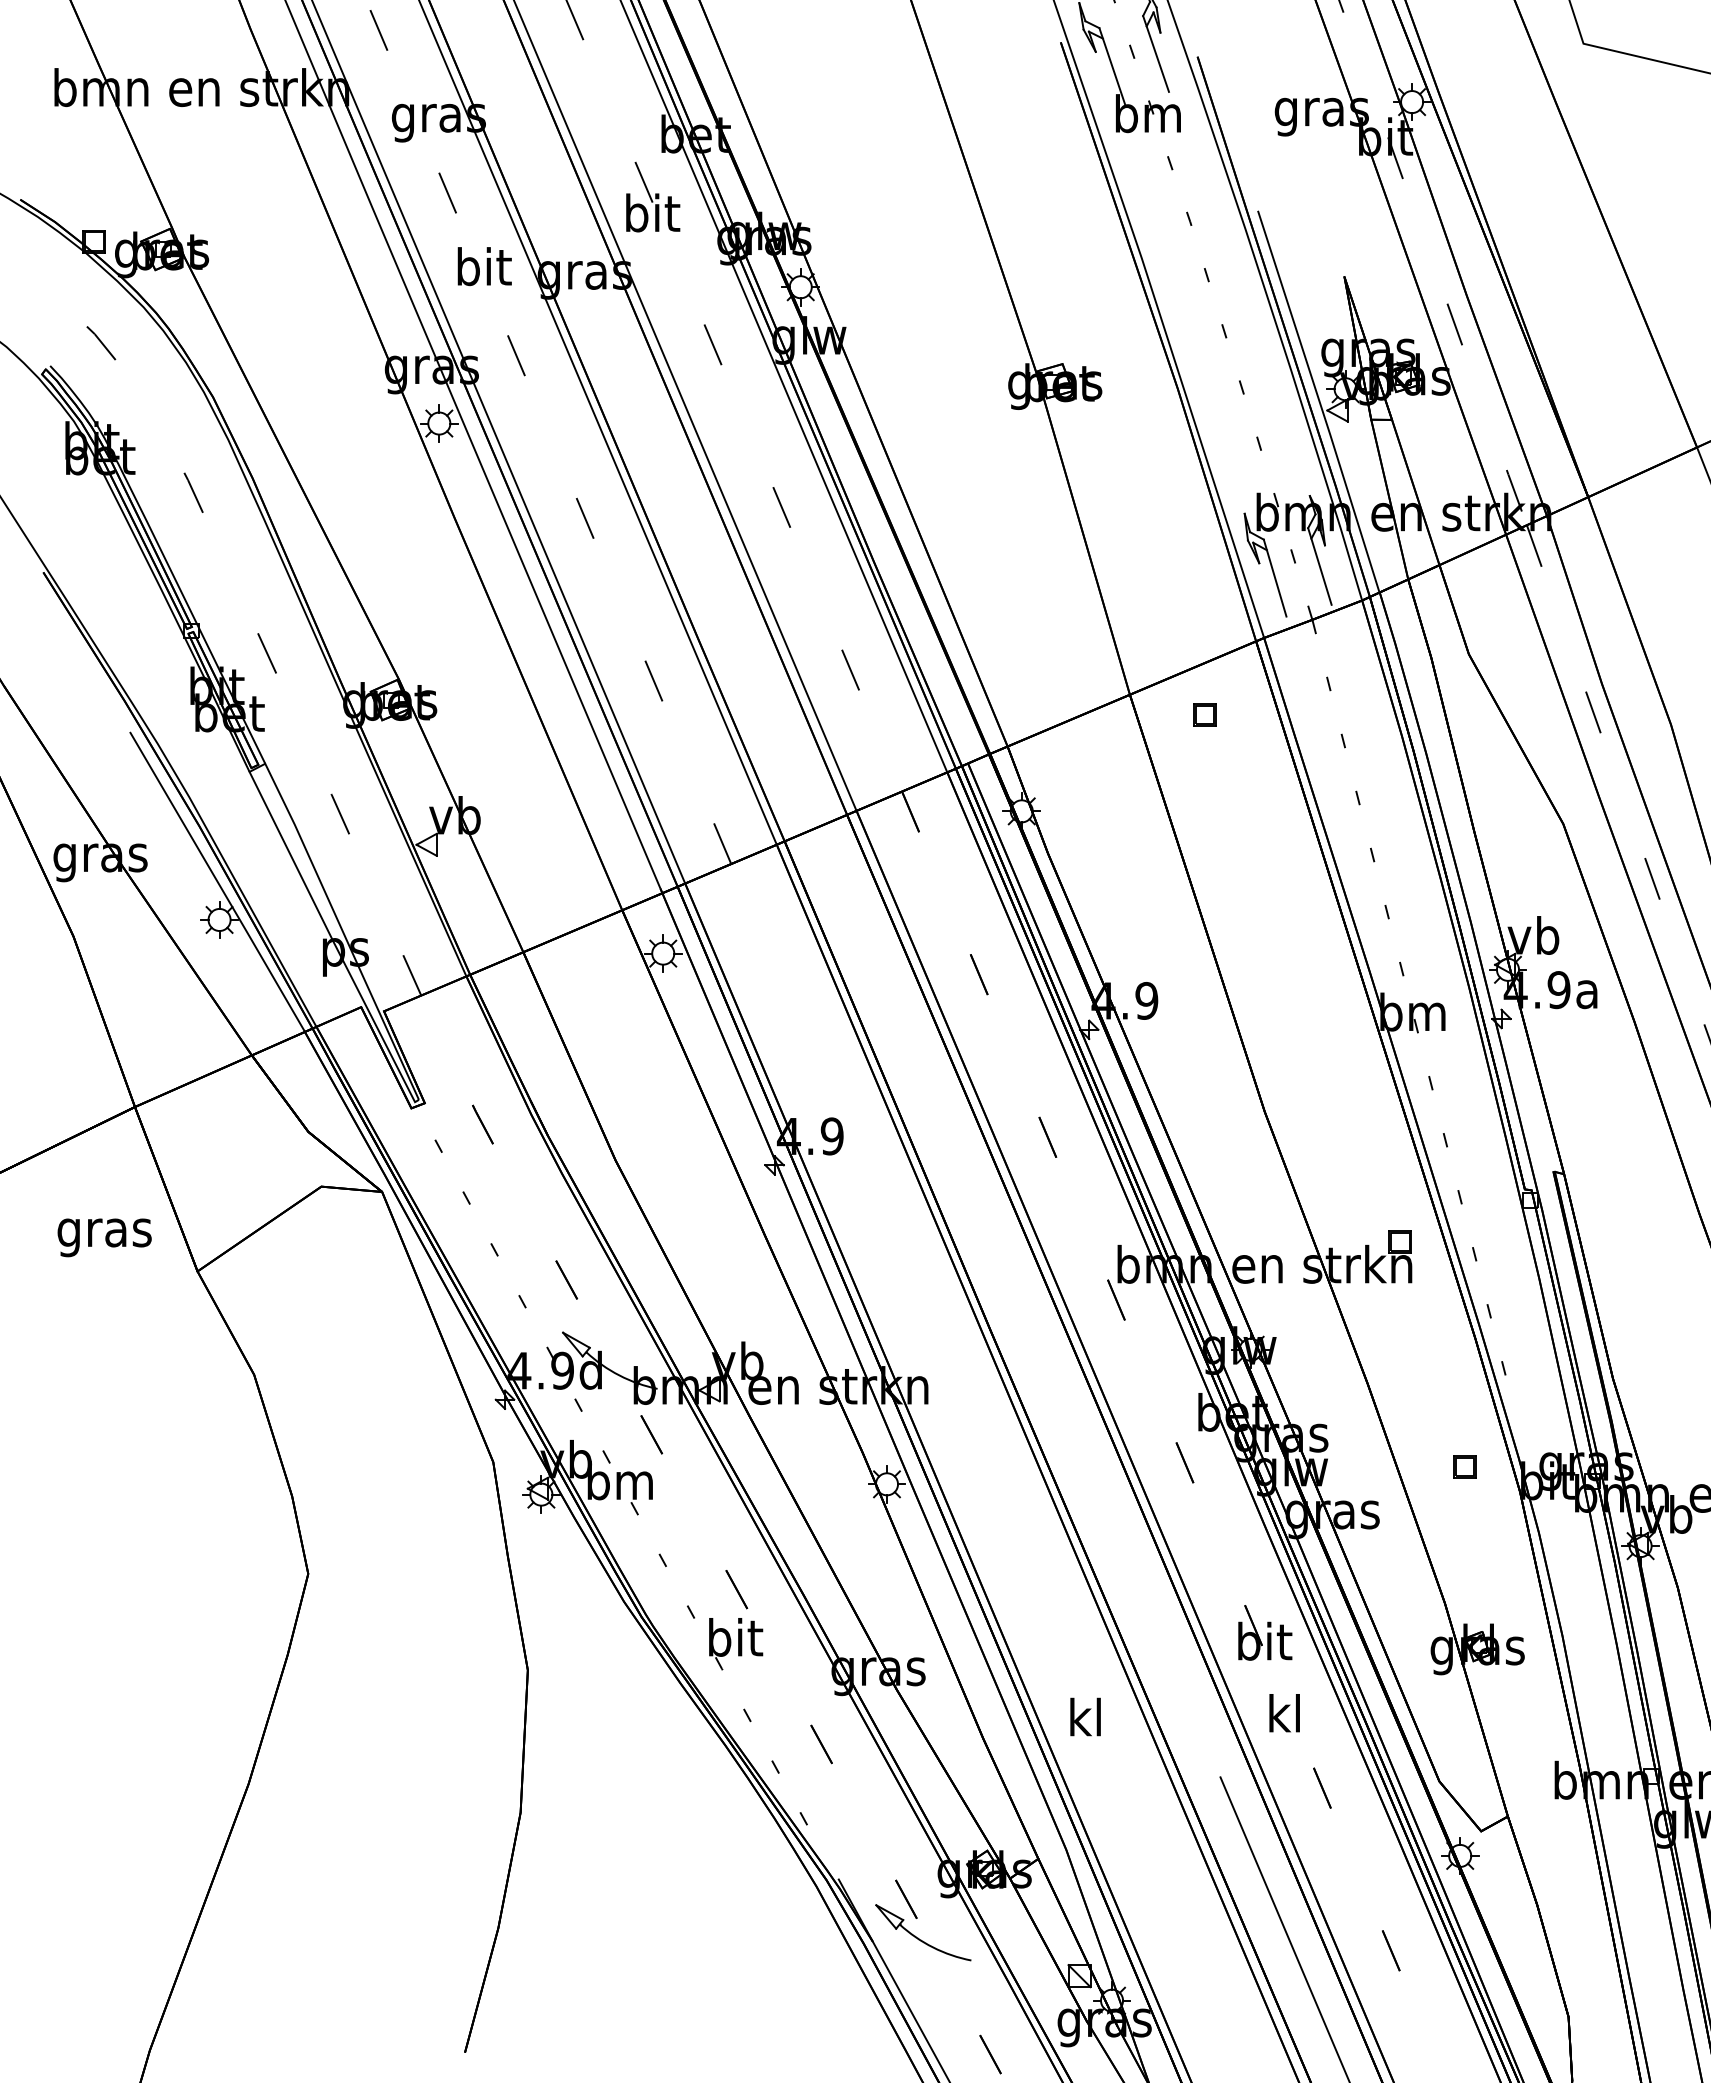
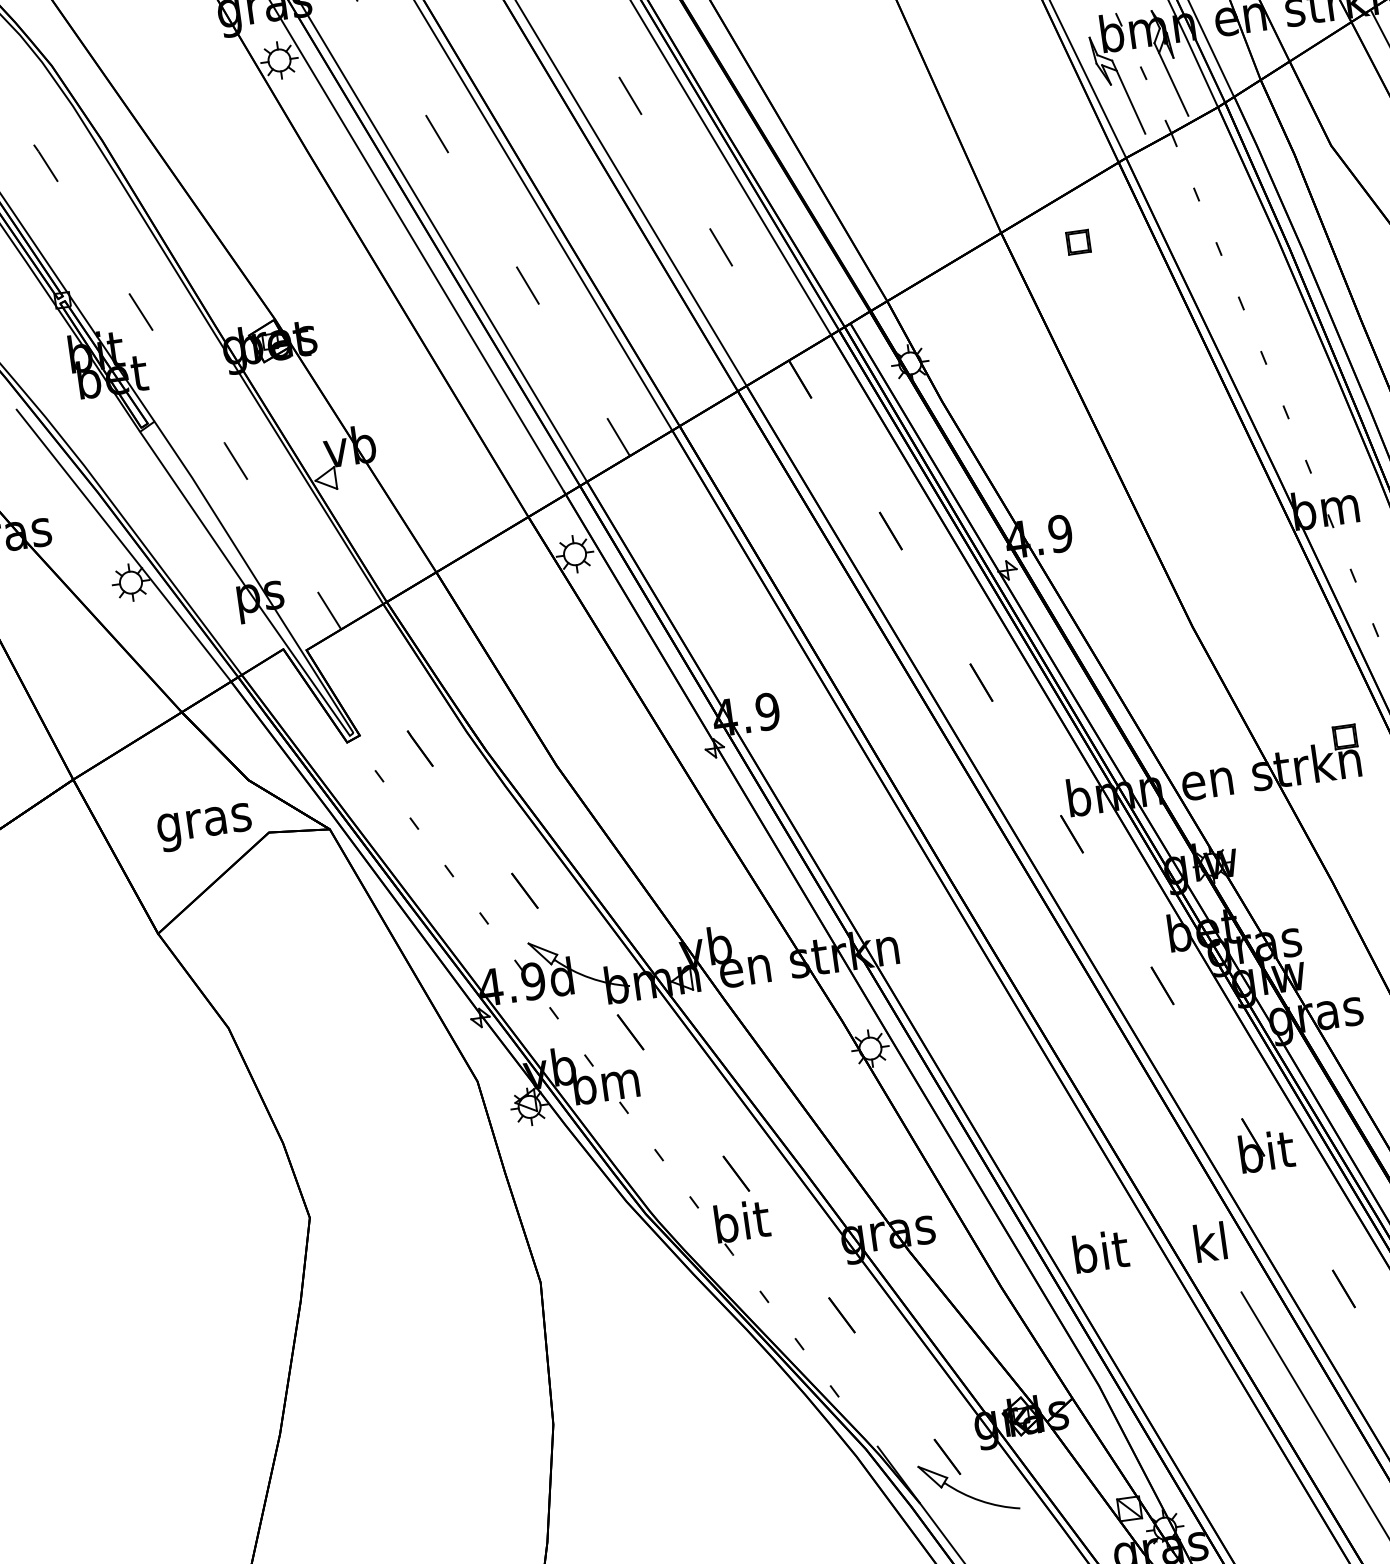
text: (104, 1237) -> (204, 827), moved
text: (1284, 1713) -> (1210, 1242), moved
text: (1087, 1716) -> (1101, 1250), kl -> bit

